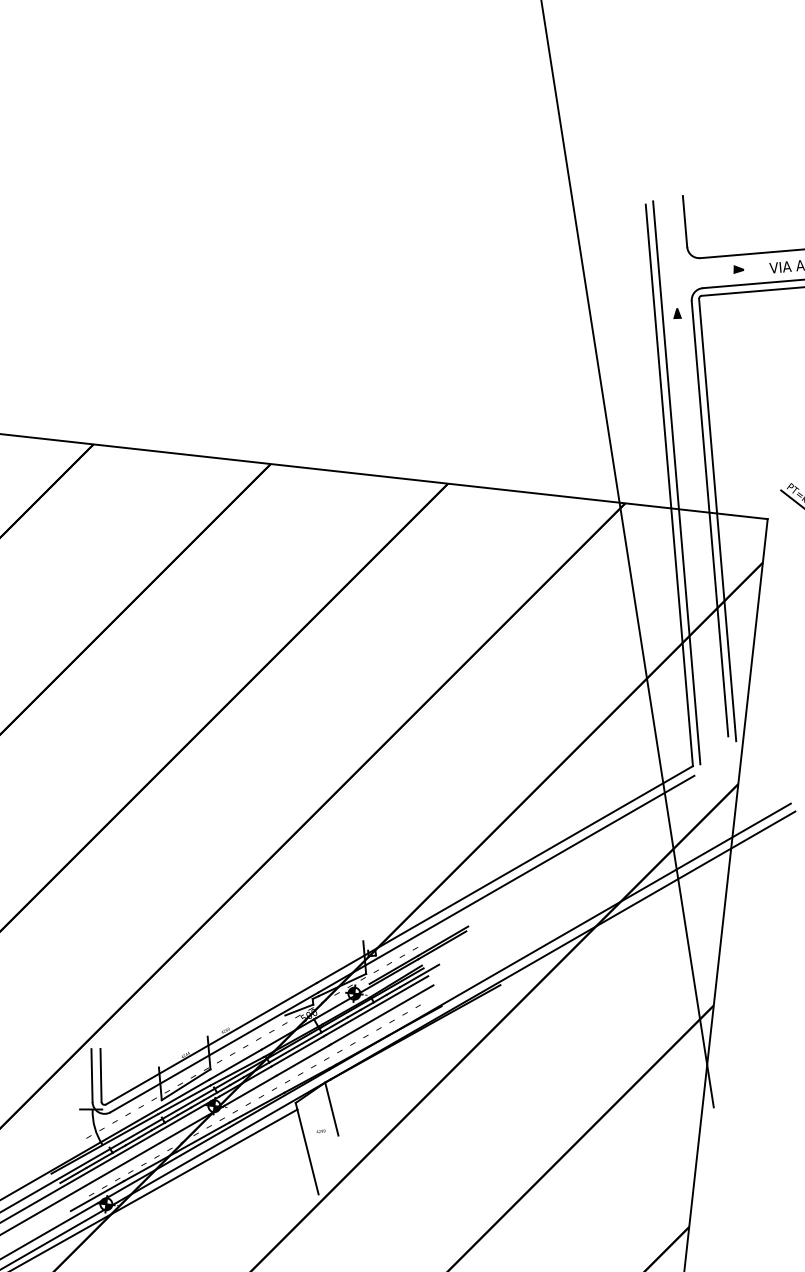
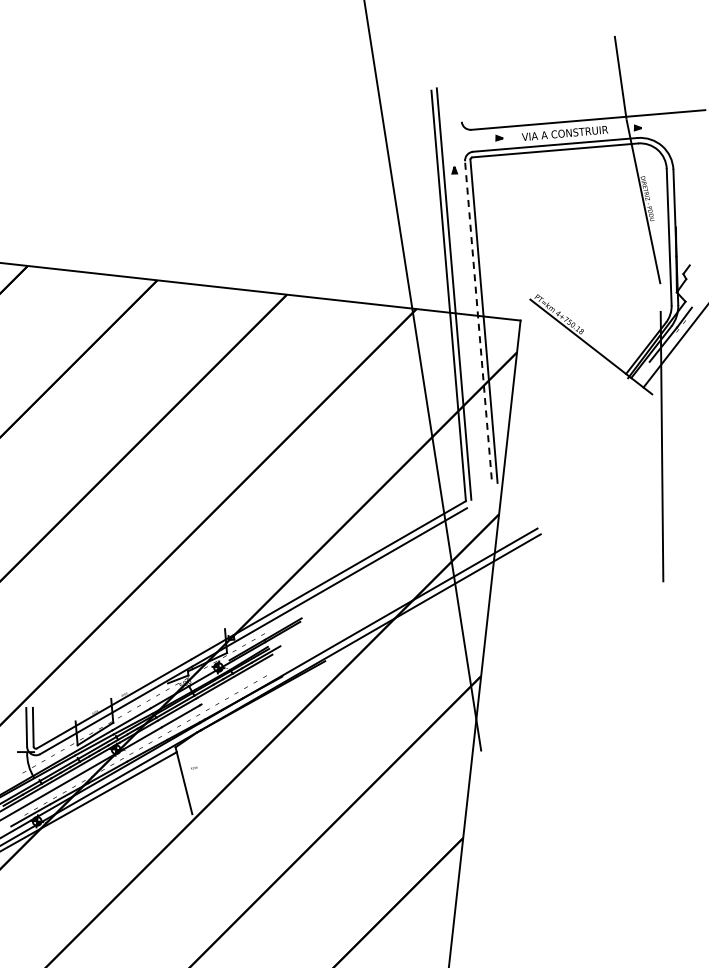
line: (684, 220) -> (459, 102), removed
line: (710, 519) -> (478, 320), solid -> dashed
line: (381, 1014) -> (238, 682), removed
line: (331, 1108) -> (201, 751), removed

